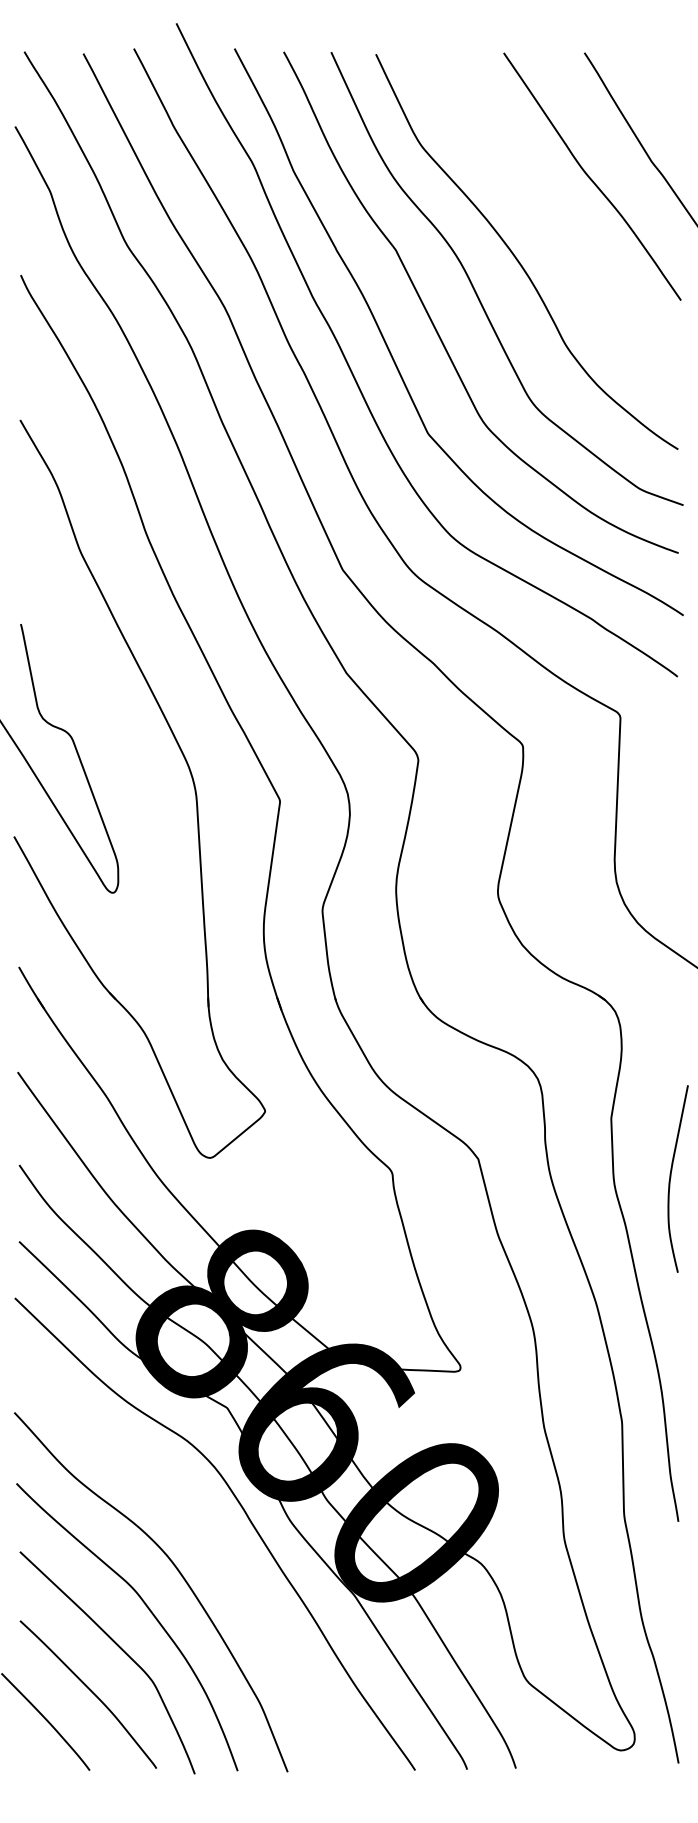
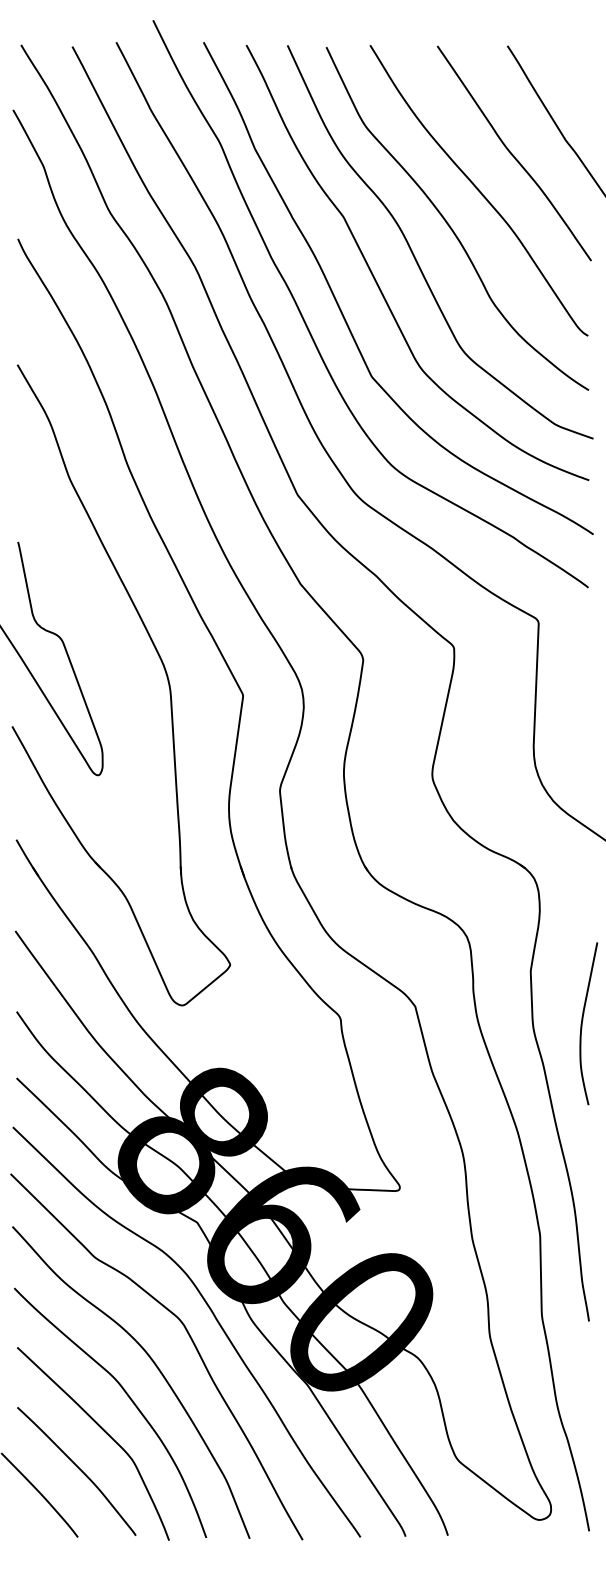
curve: (551, 219) -> (478, 190), added
curve: (219, 1542) -> (190, 1339), added

